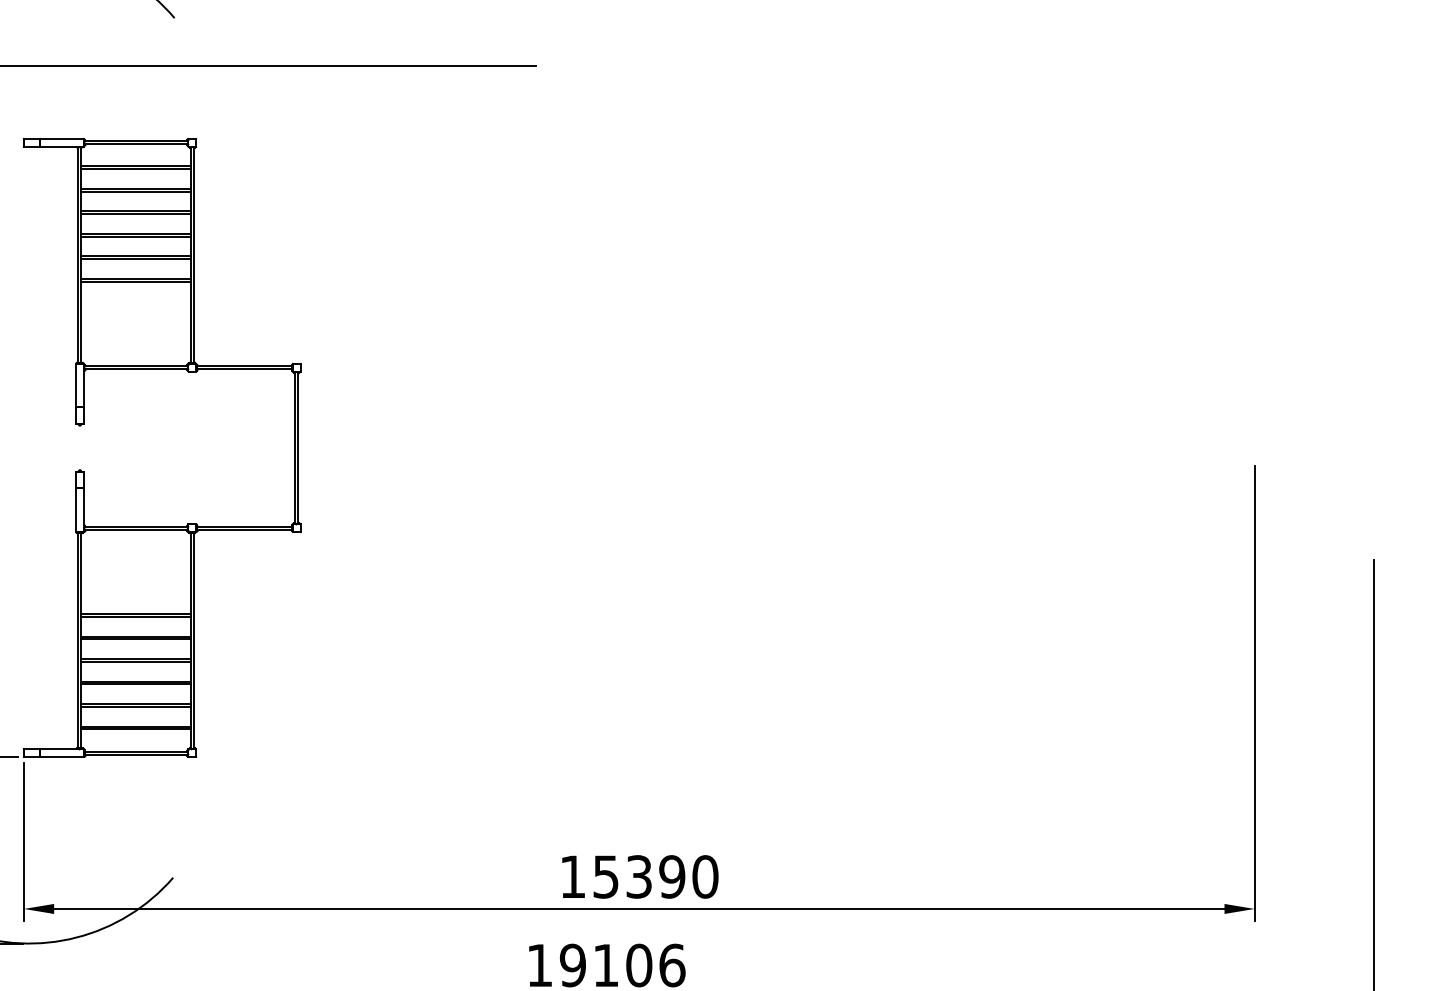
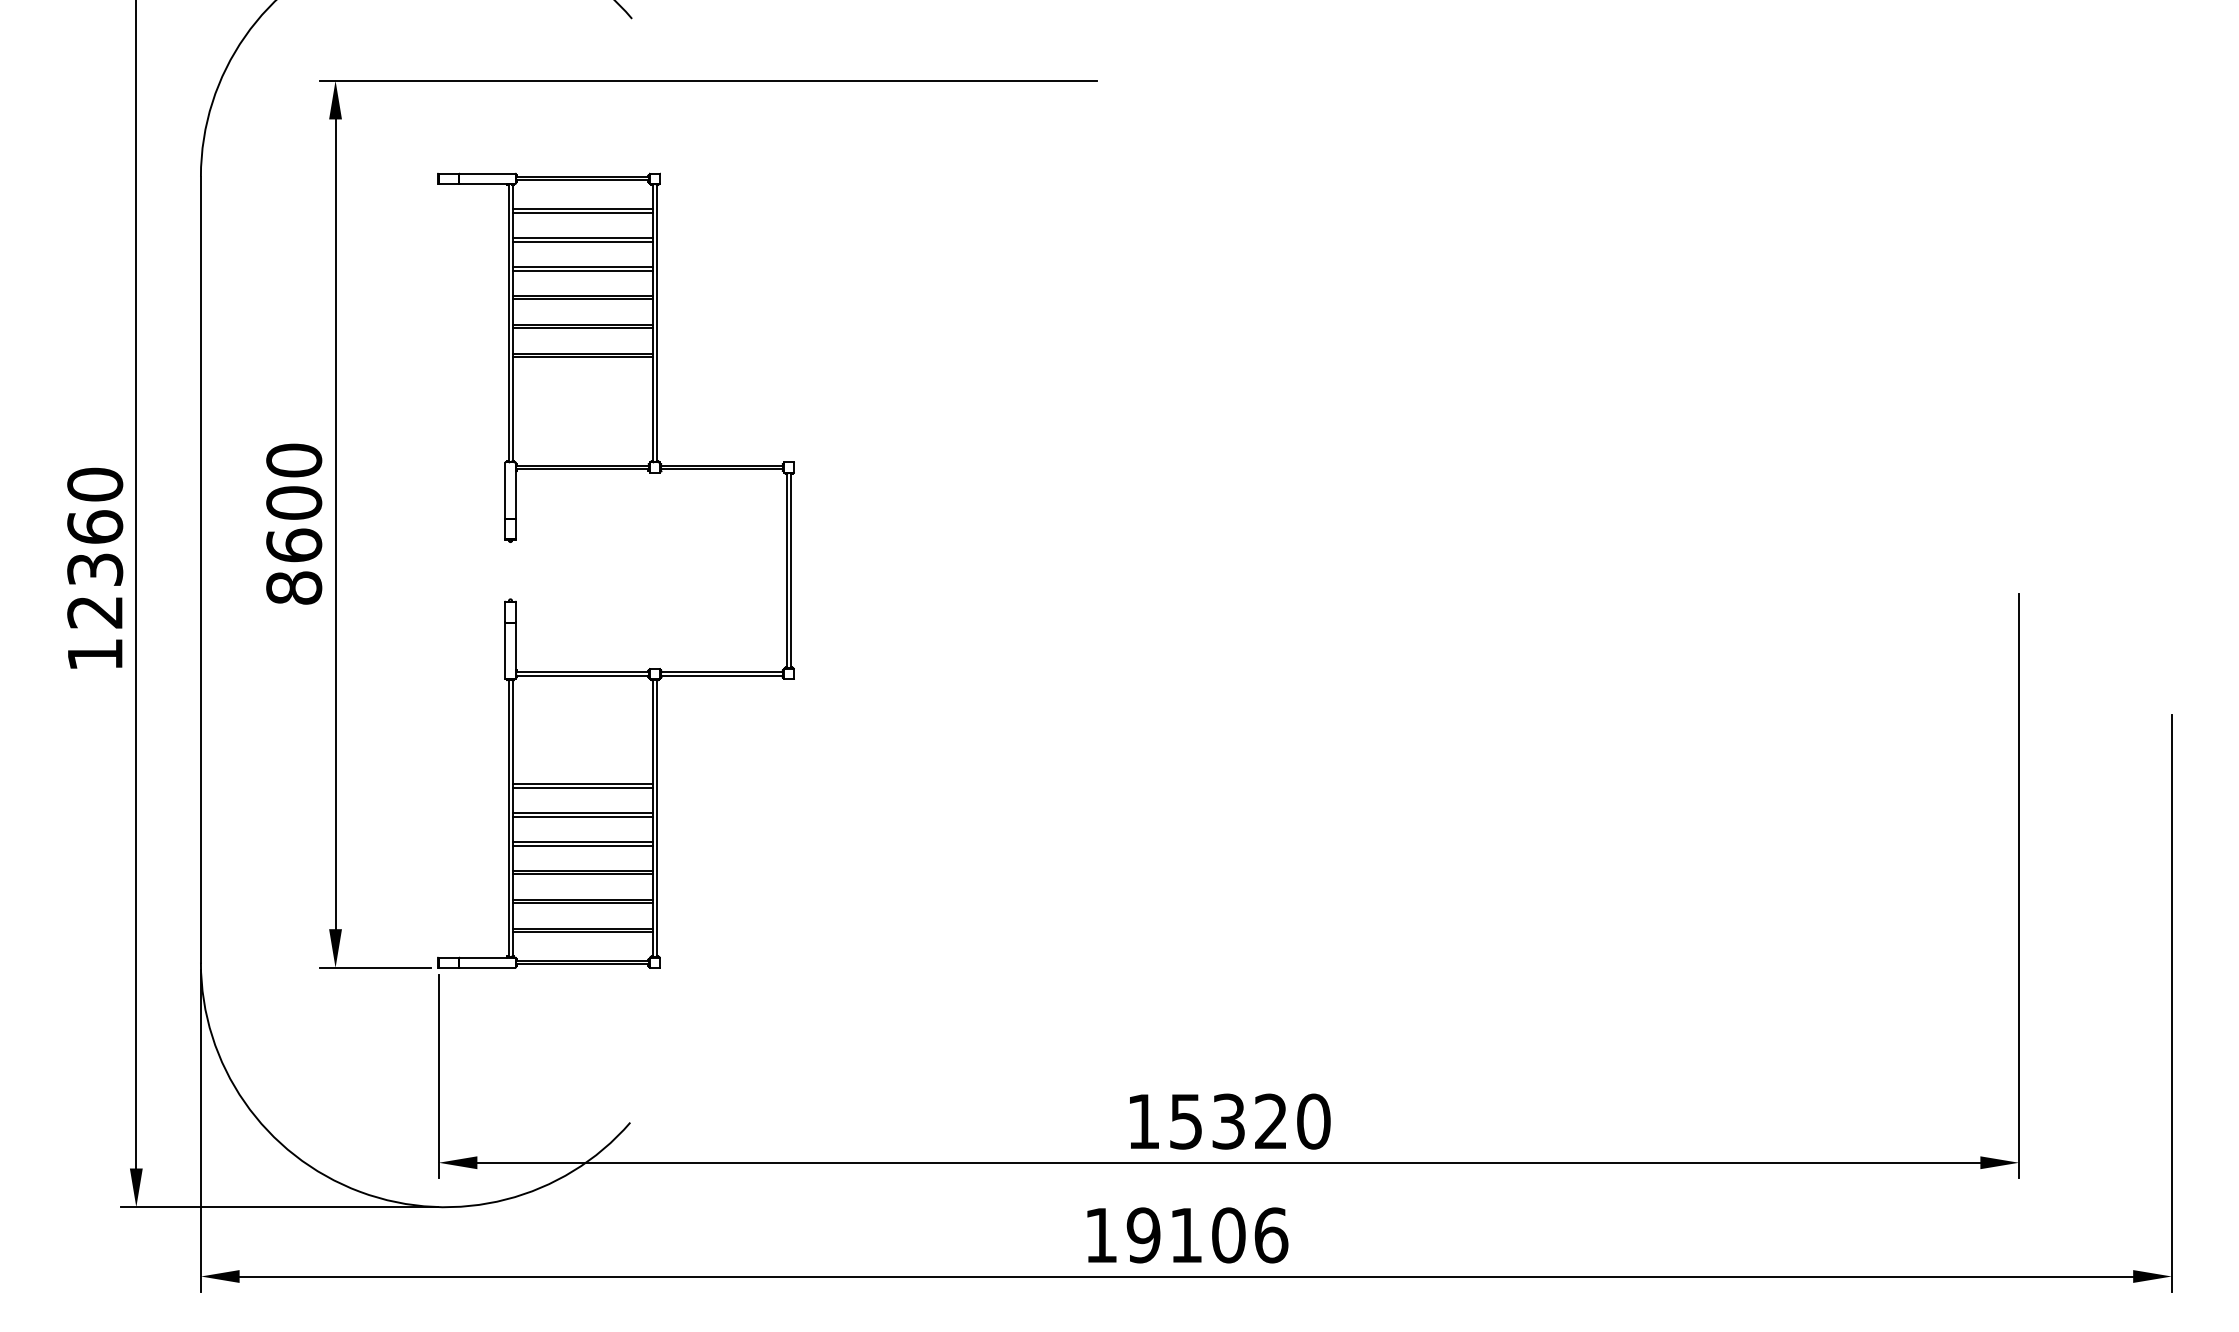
text: (671, 876) -> (1270, 1121), 15390 -> 15320

